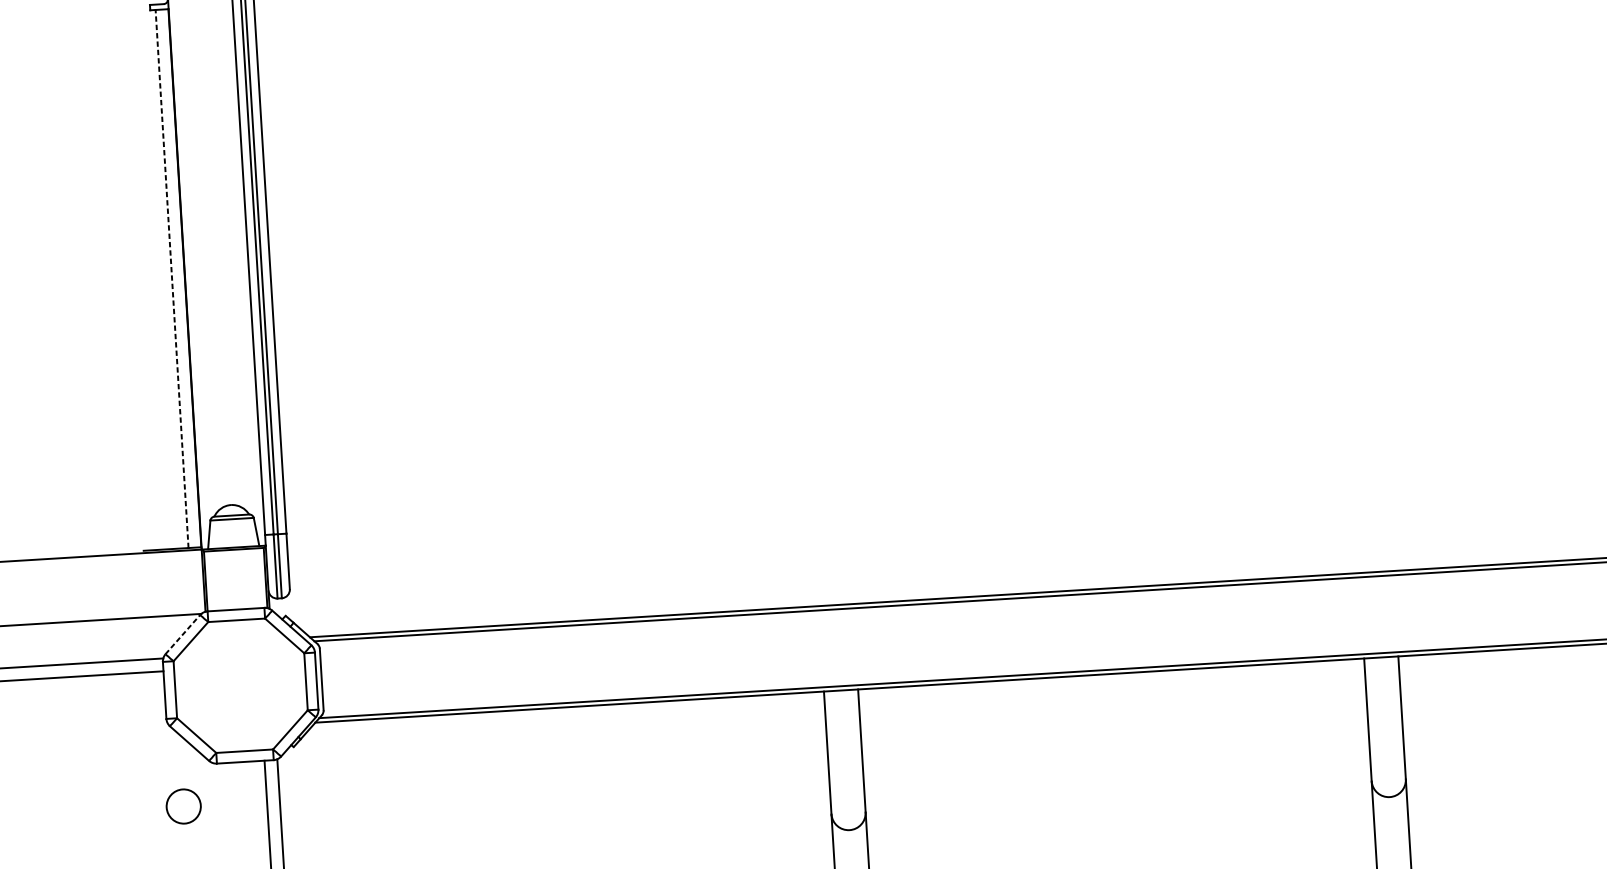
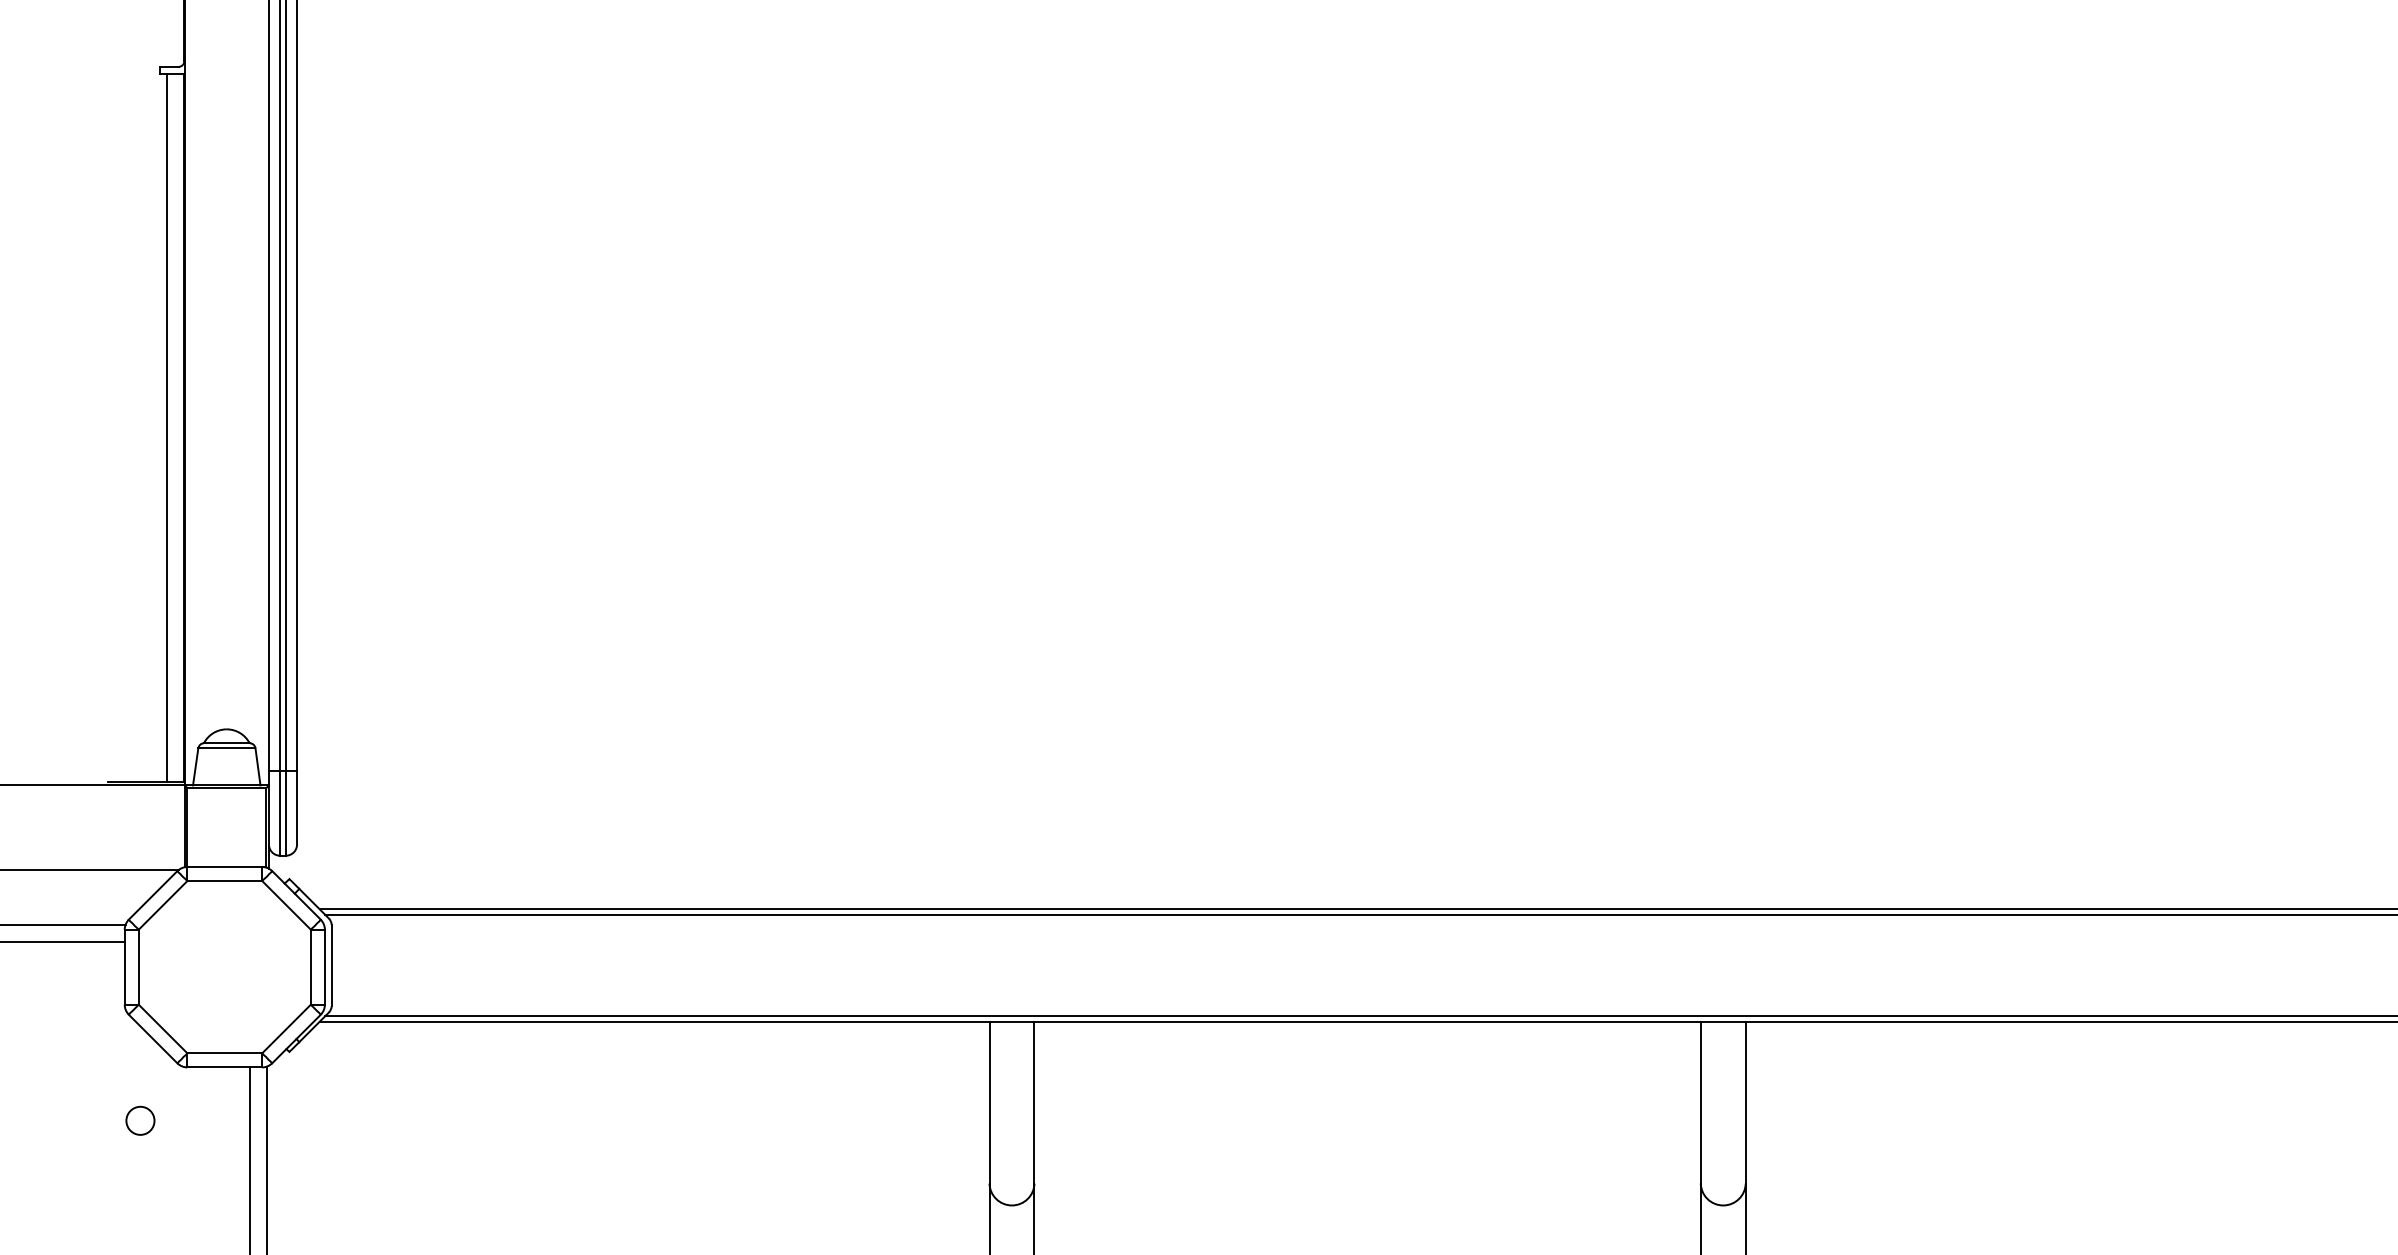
line: (172, 278) -> (167, 427), dashed -> solid
line: (183, 634) -> (153, 895), dashed -> solid
circle: (183, 806) -> (140, 1120), size x0.62

